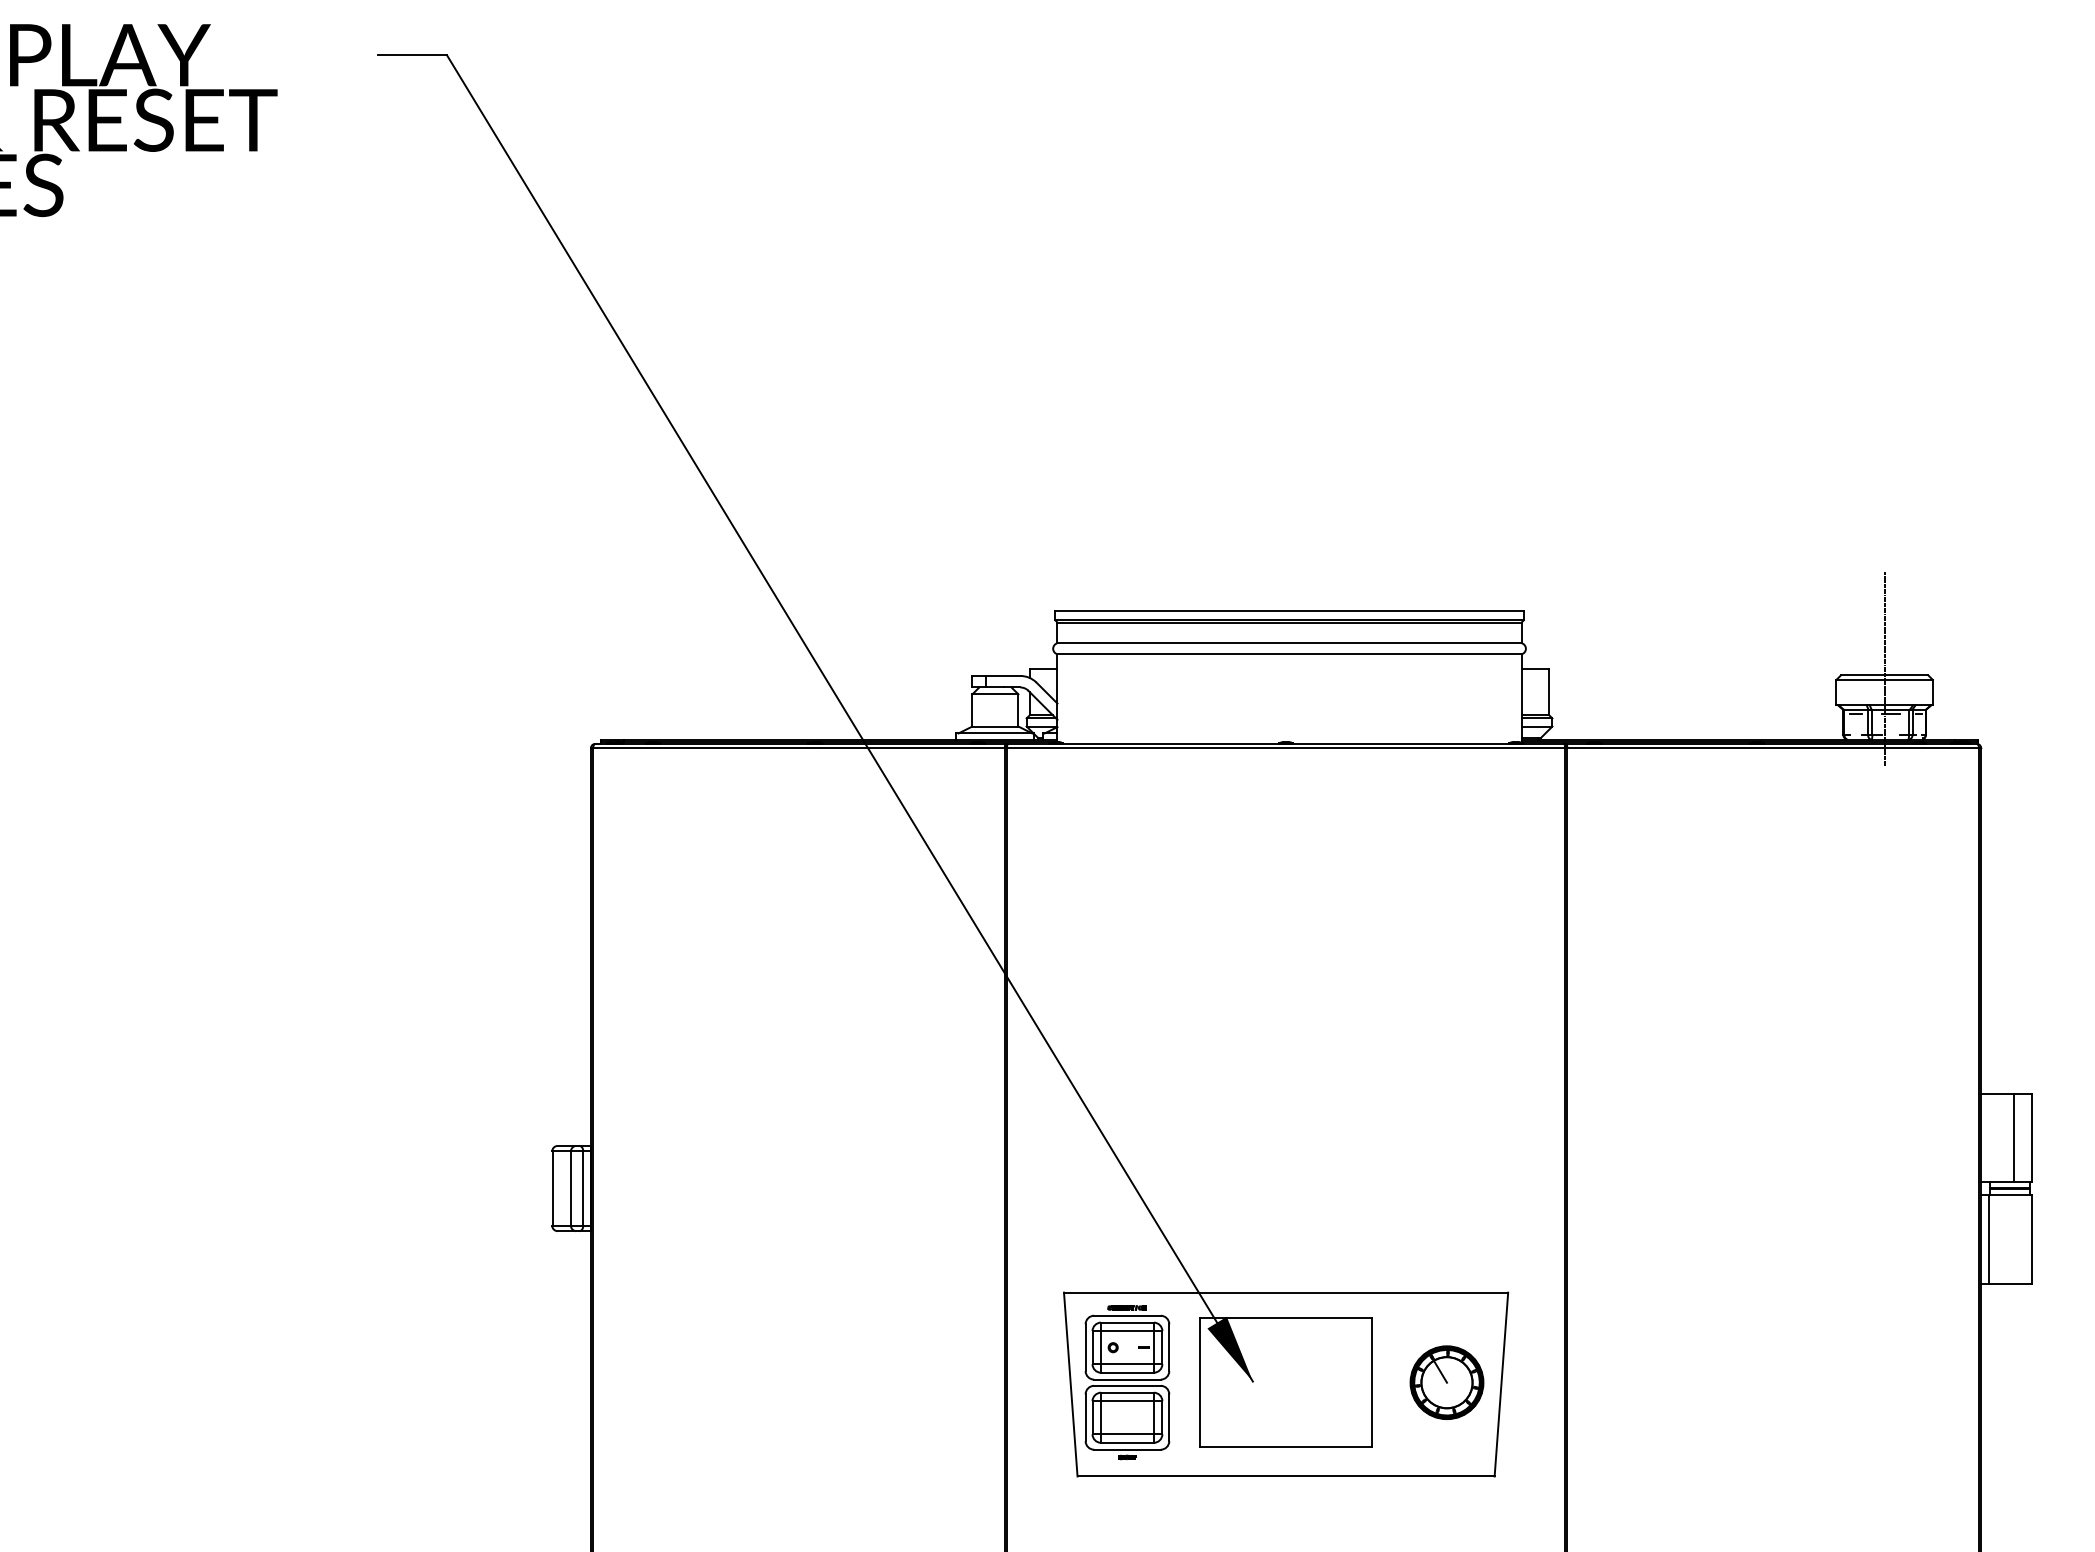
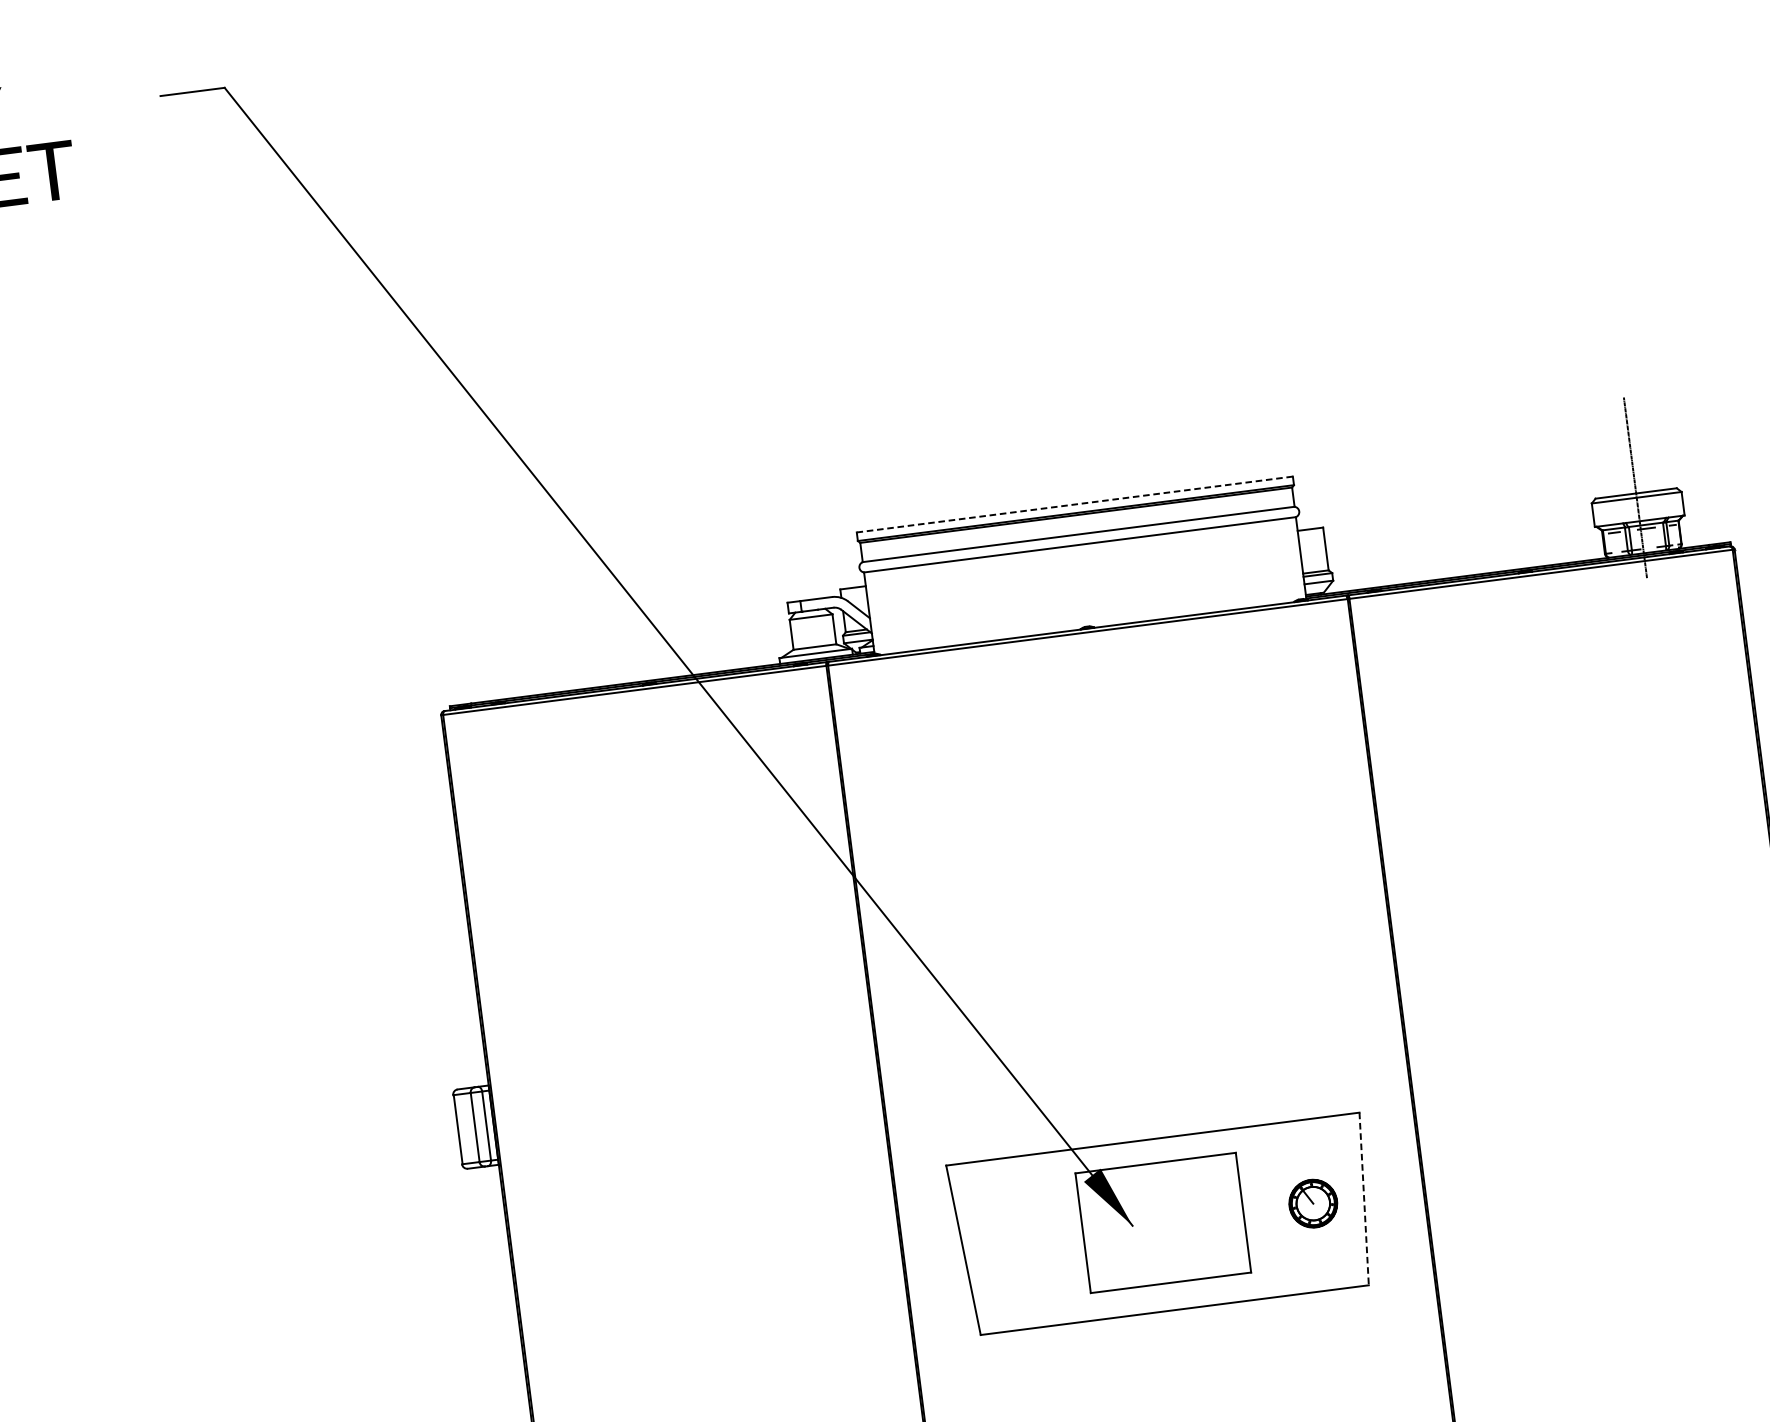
line: (1289, 611) -> (1074, 504), solid -> dashed
part: (1127, 1382) -> (1016, 1241), removed
part: (1446, 1382) -> (1312, 1203), size x0.7
line: (1501, 1385) -> (1364, 1199), solid -> dashed

